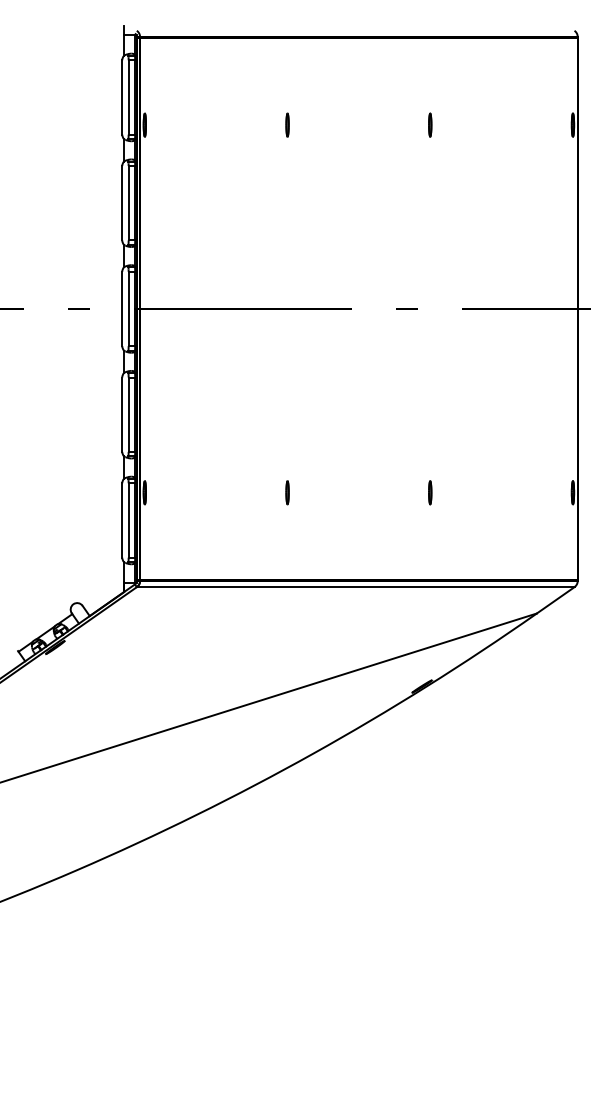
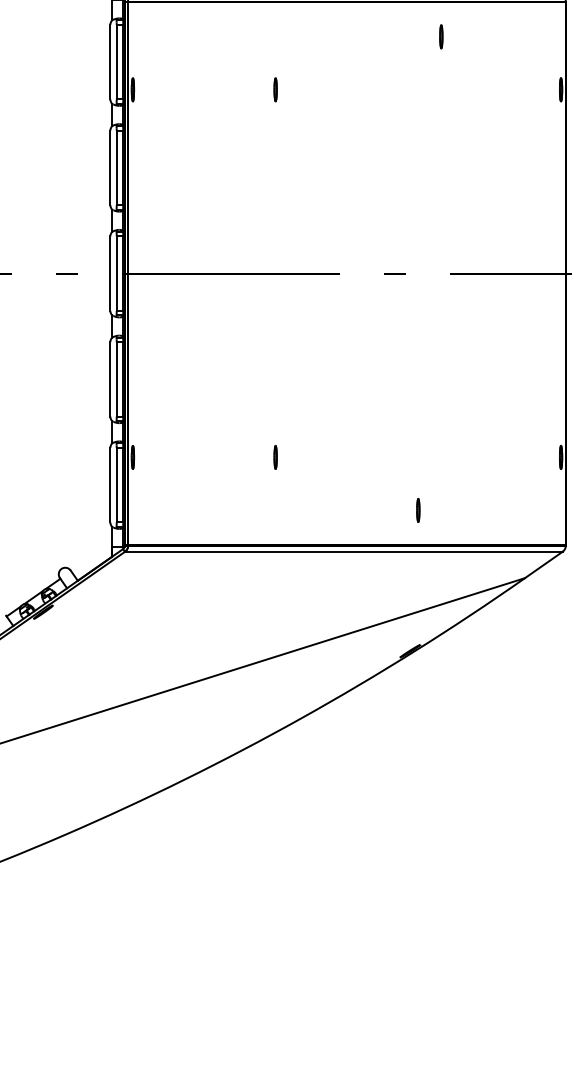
line: (430, 124) -> (441, 36), moved
line: (430, 492) -> (418, 510), moved

